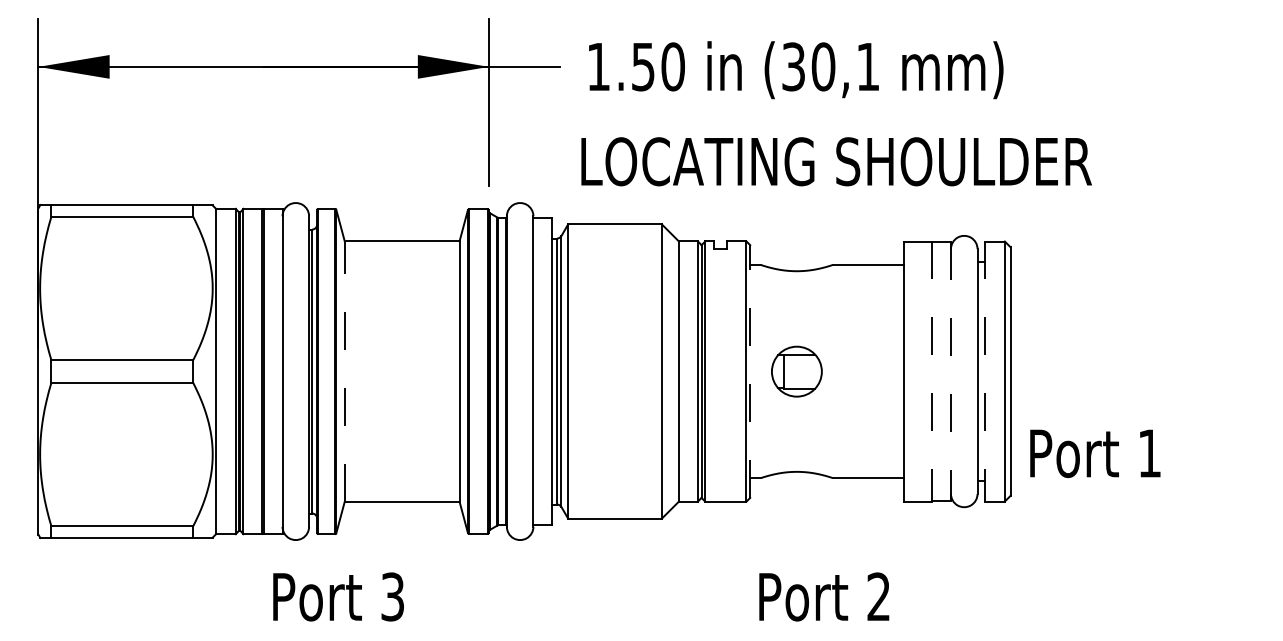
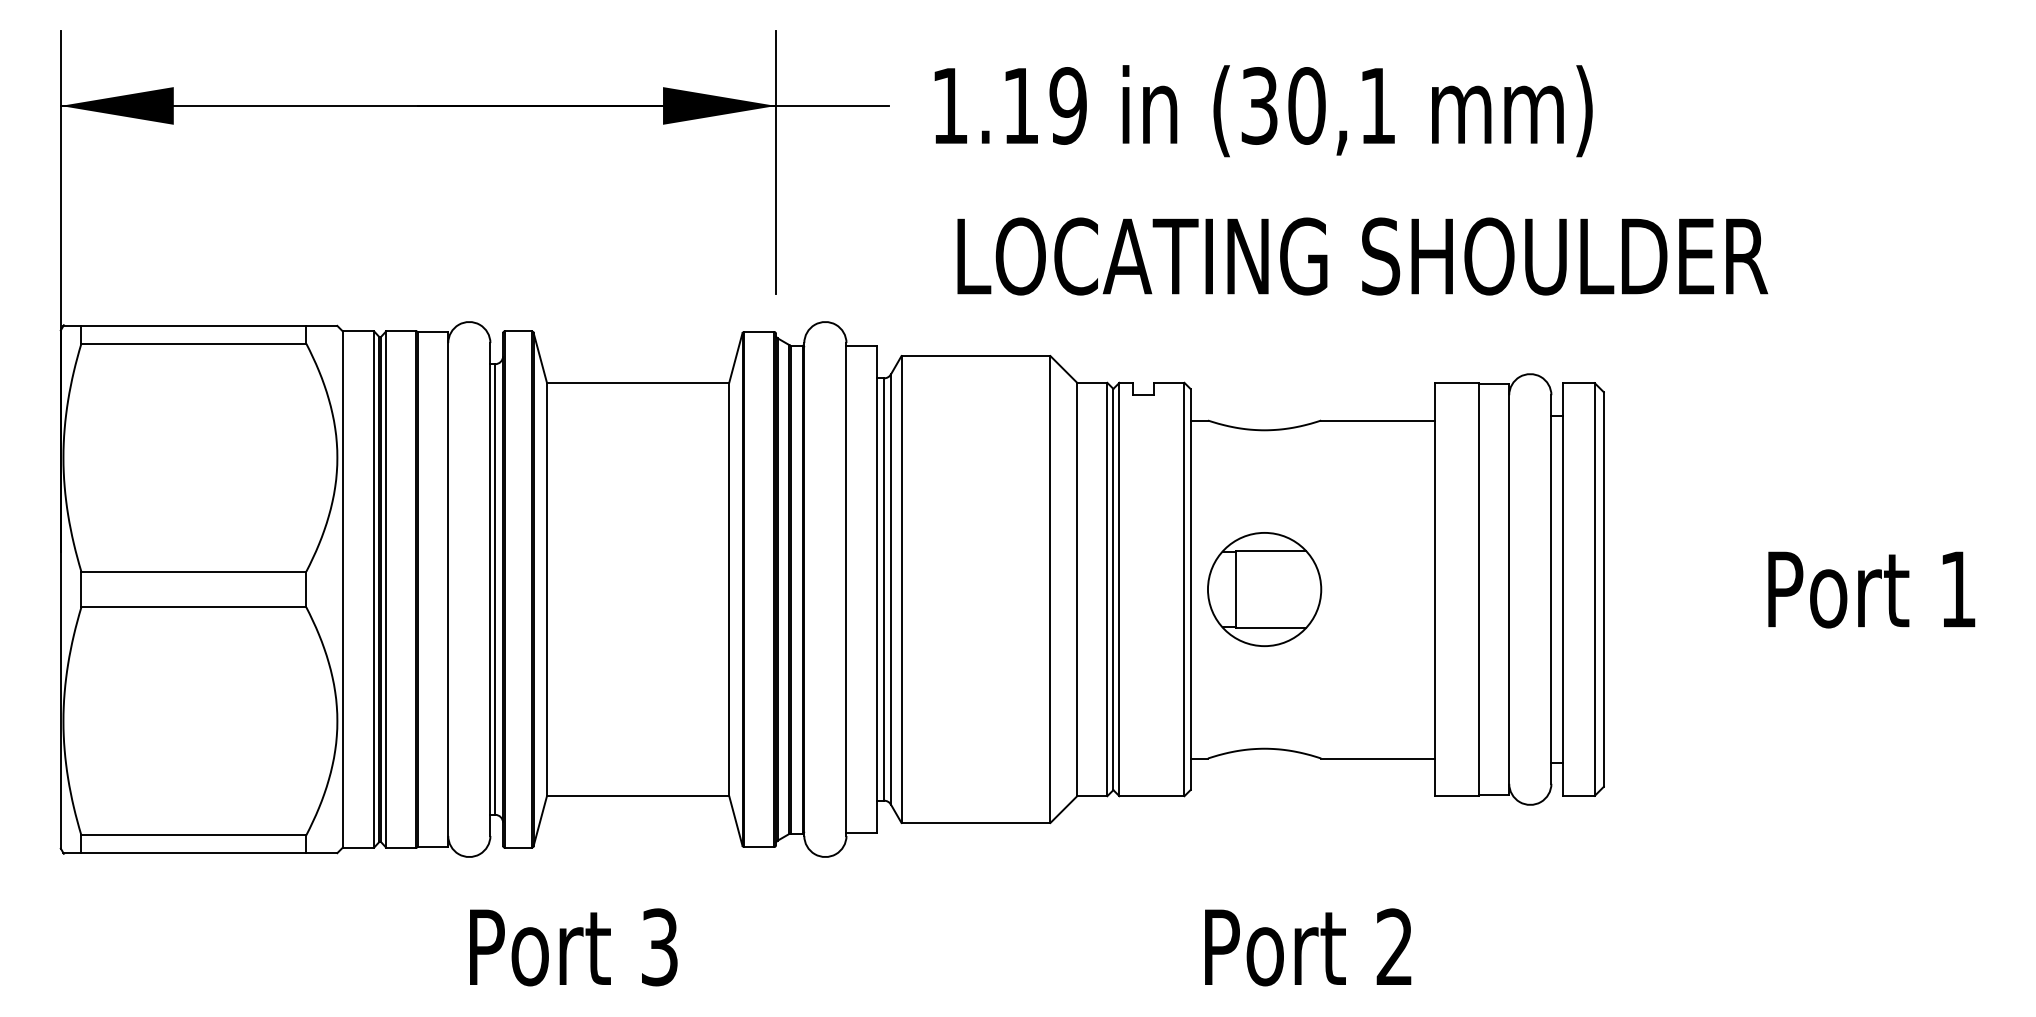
text: (658, 66) -> (1044, 105), 1.50 -> 1.19
text: (836, 161) -> (1362, 256), moved
line: (344, 371) -> (546, 589), dashed -> solid
line: (750, 371) -> (1191, 589), dashed -> solid
part: (796, 371) -> (1264, 589), size x1.43
line: (950, 371) -> (1508, 589), dashed -> solid
line: (931, 372) -> (1478, 591), dashed -> solid
line: (985, 372) -> (1564, 591), dashed -> solid
text: (1095, 453) -> (1871, 589), moved
text: (338, 596) -> (573, 946), moved

